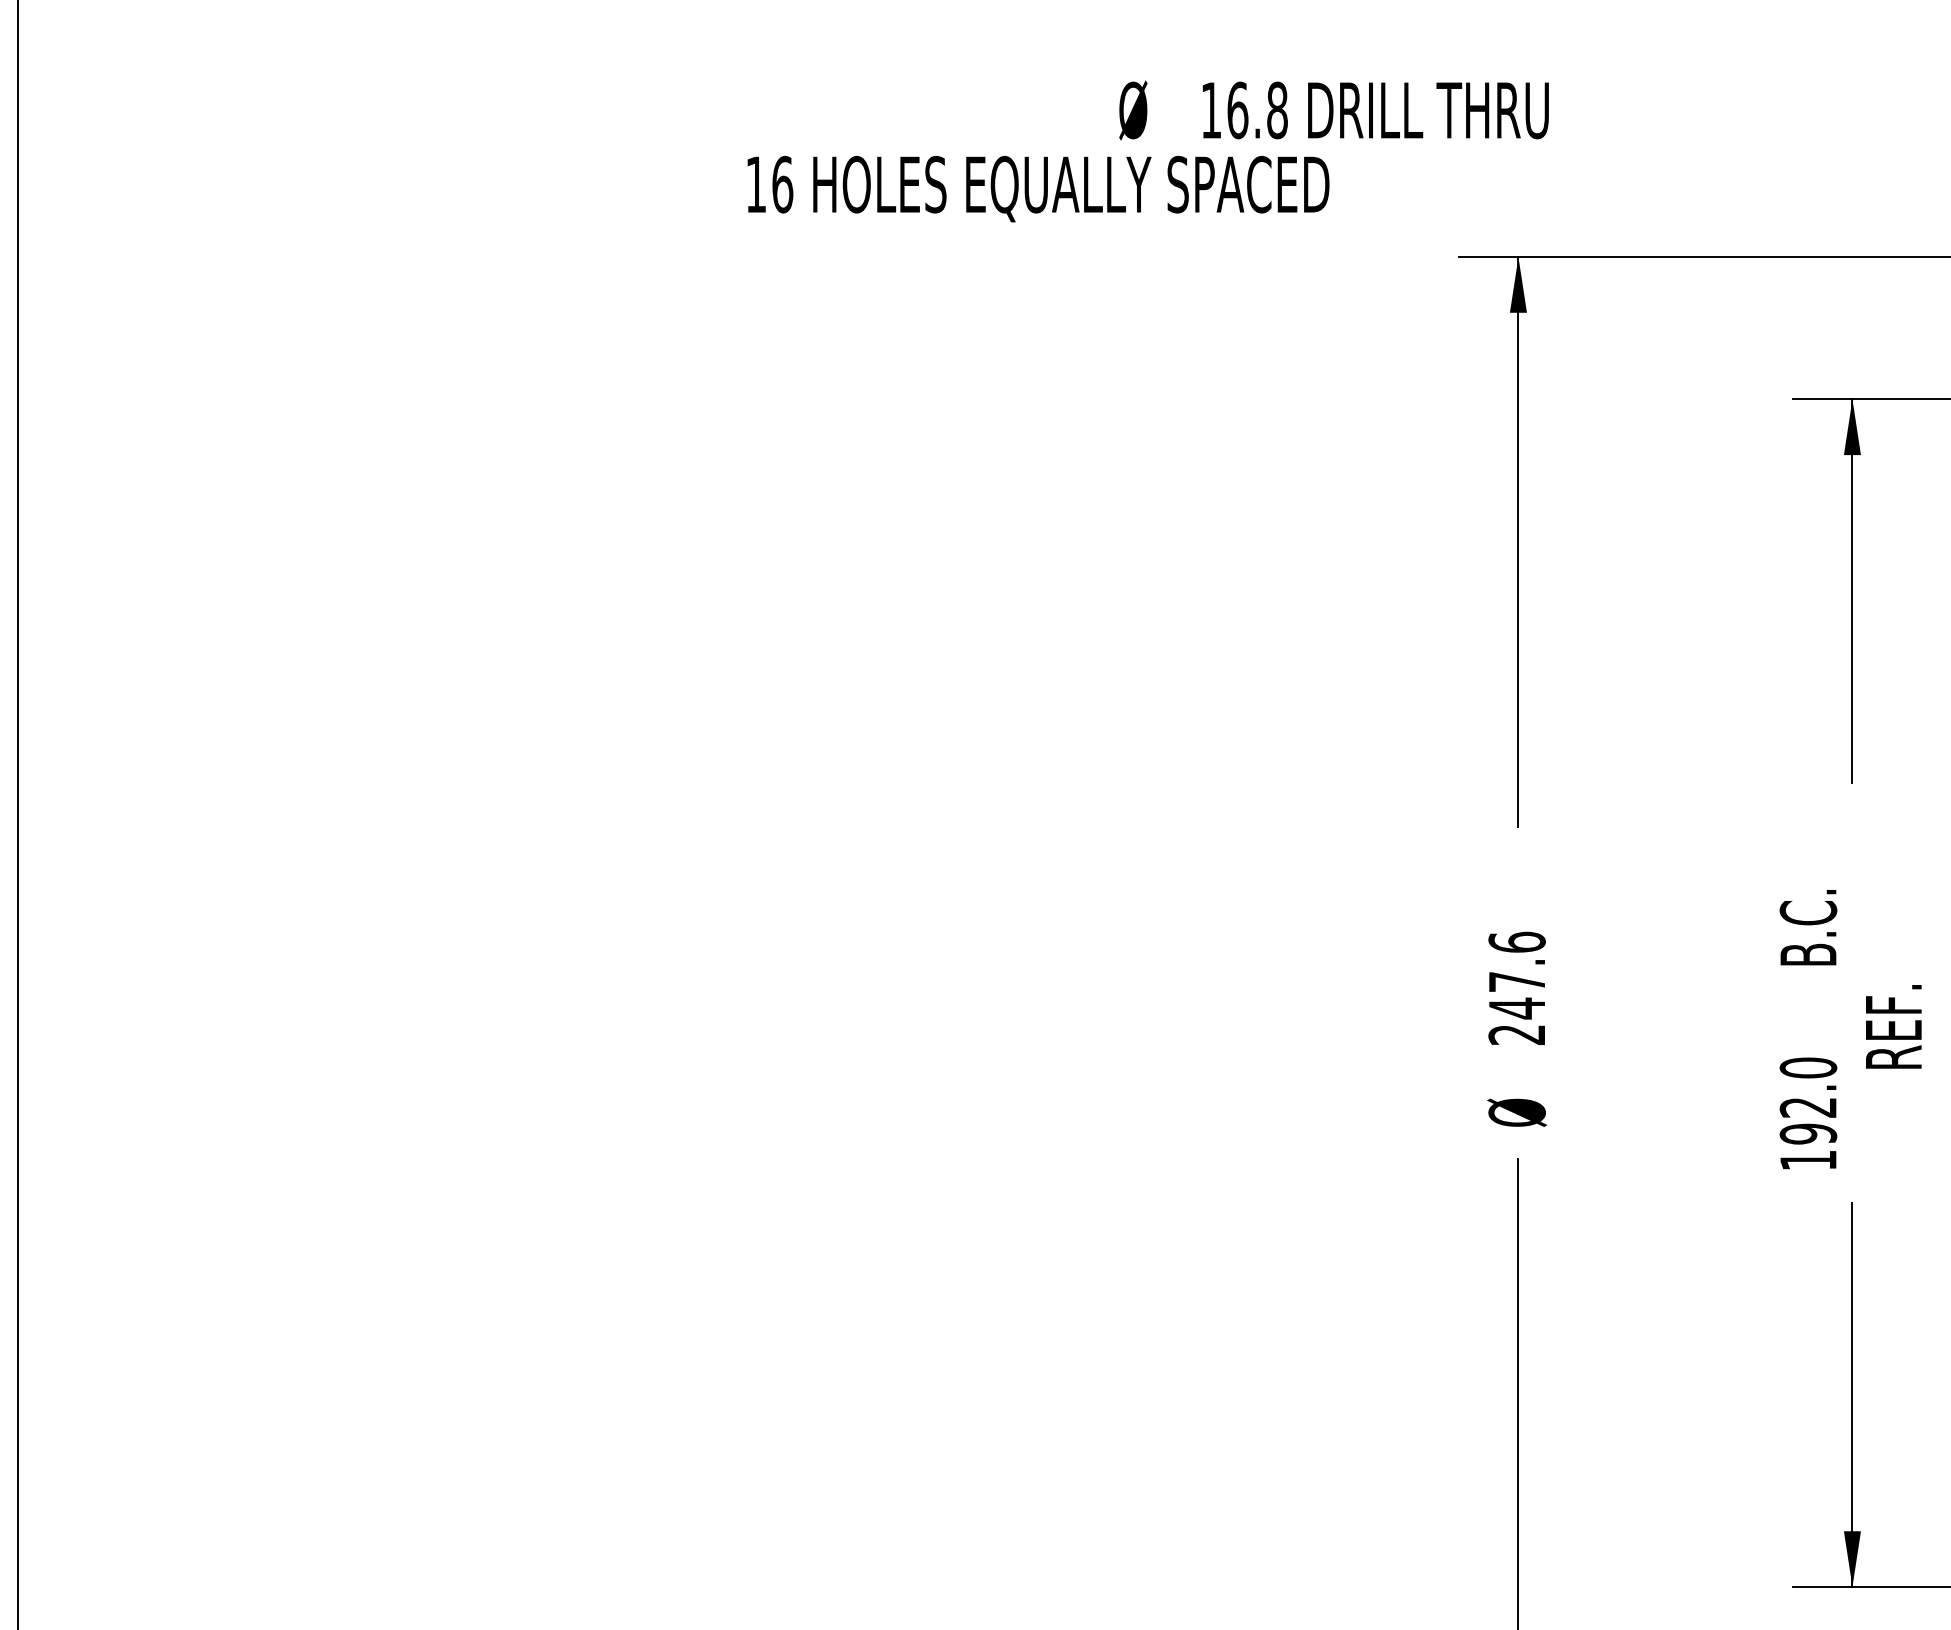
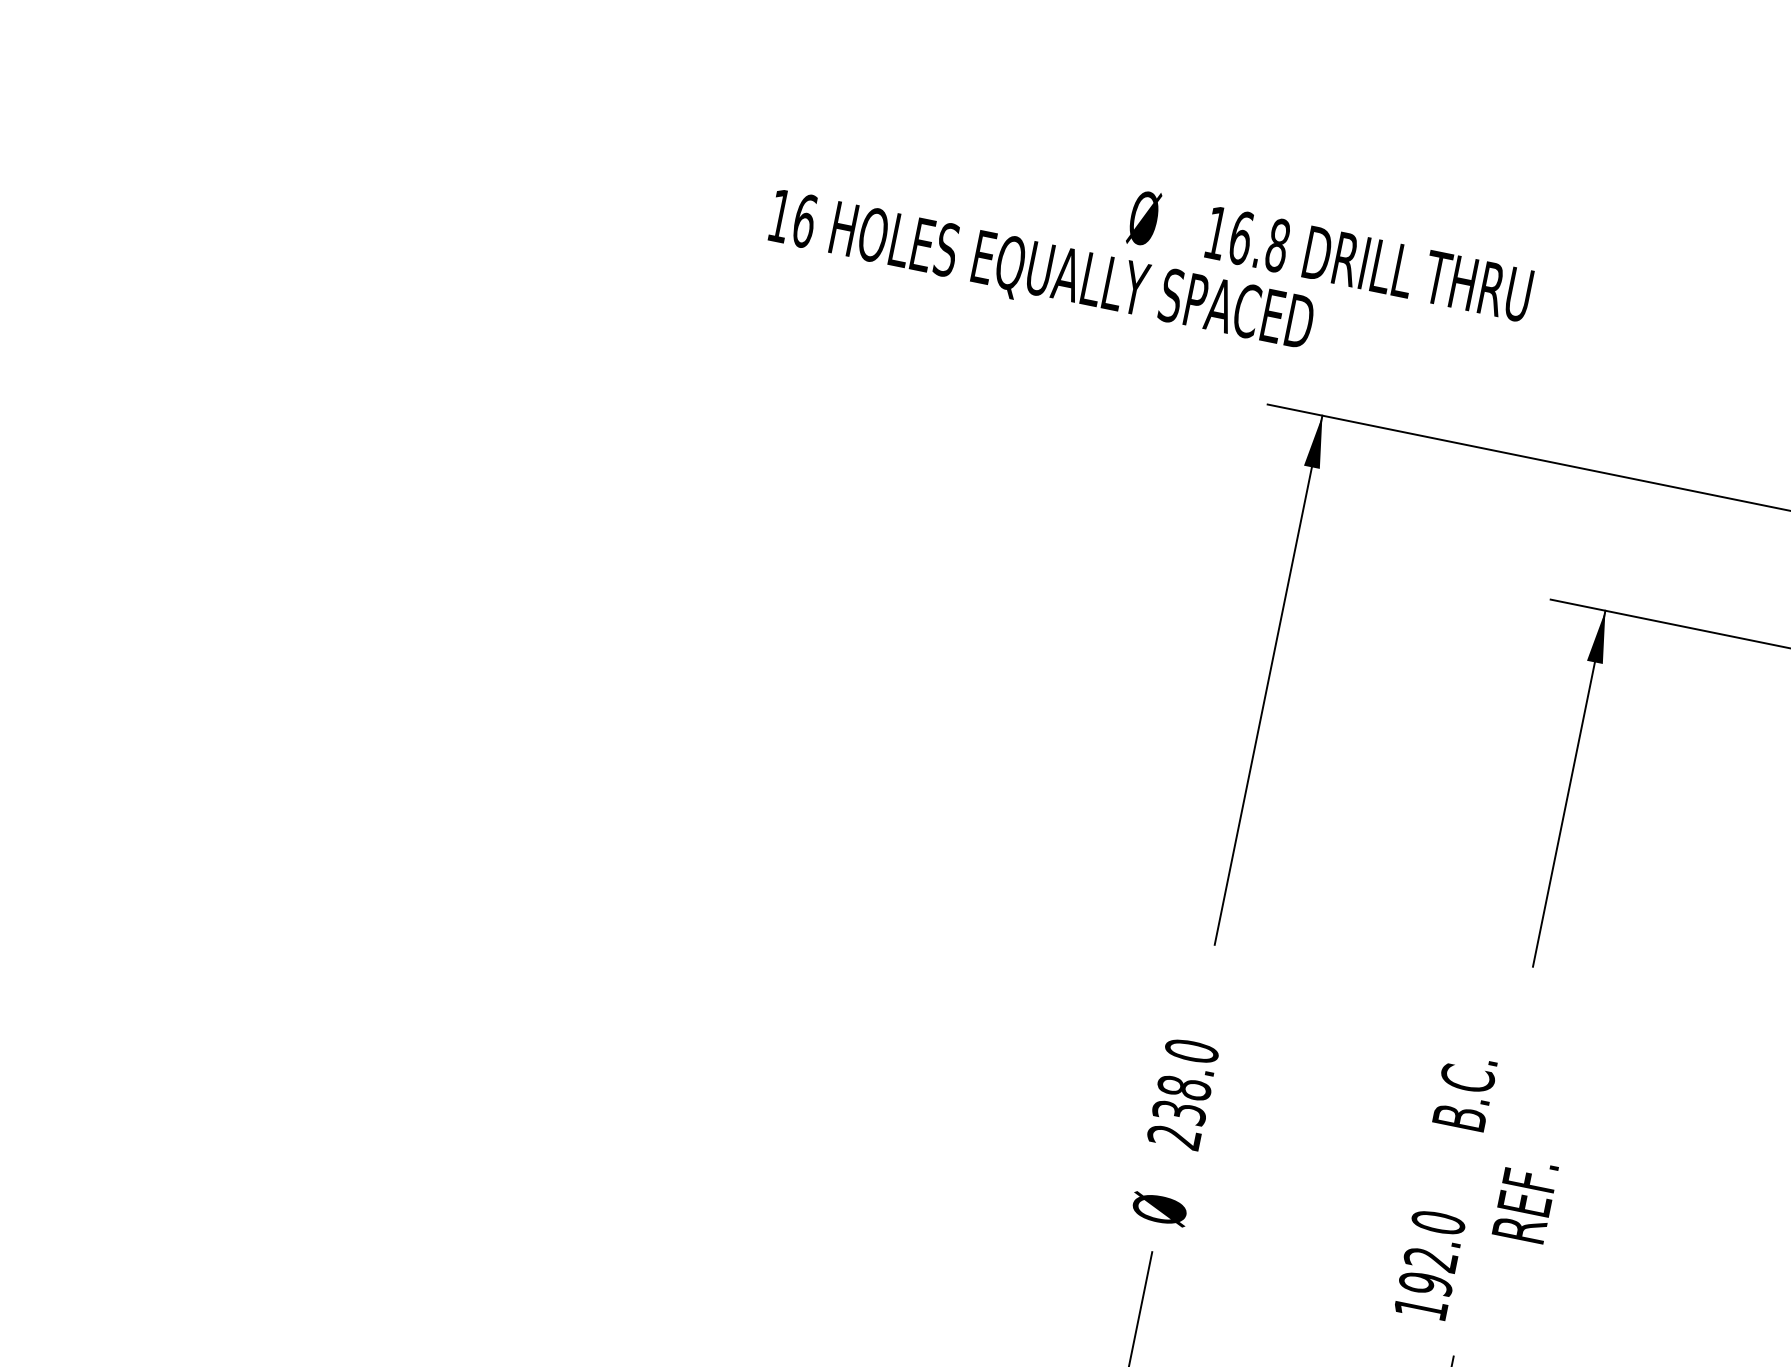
text: (1147, 151) -> (1149, 259), moved
text: (1516, 975) -> (1185, 1081), 247.6 -> 238.0

